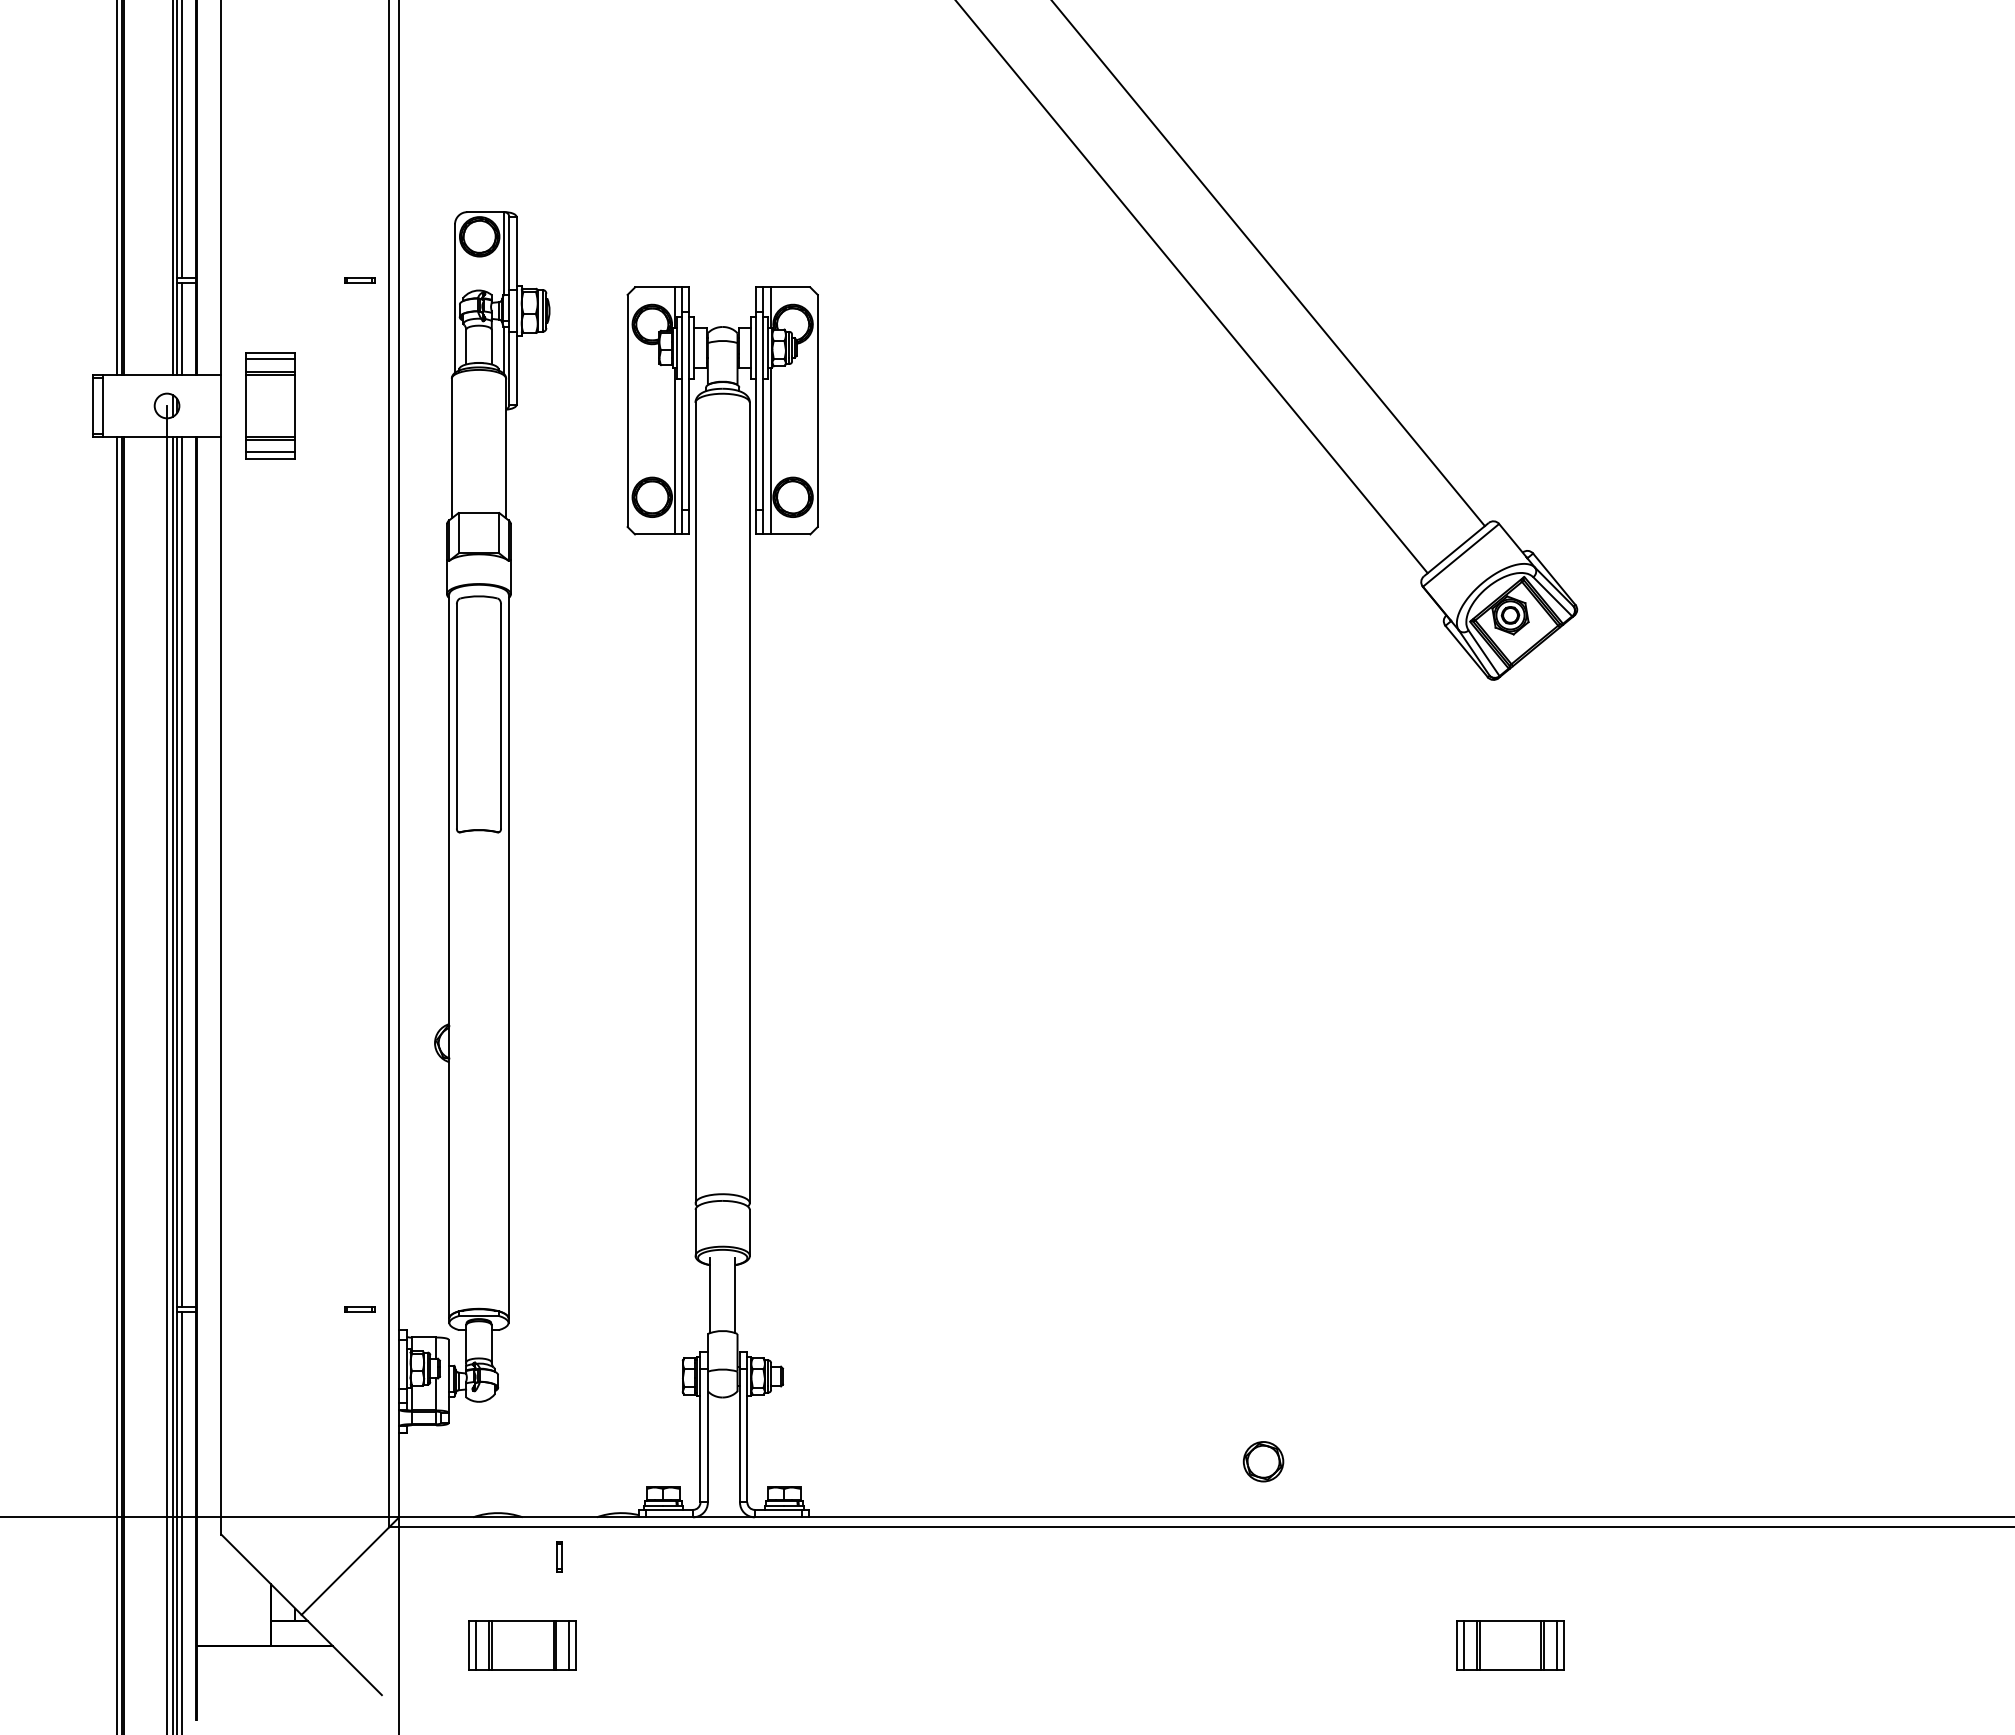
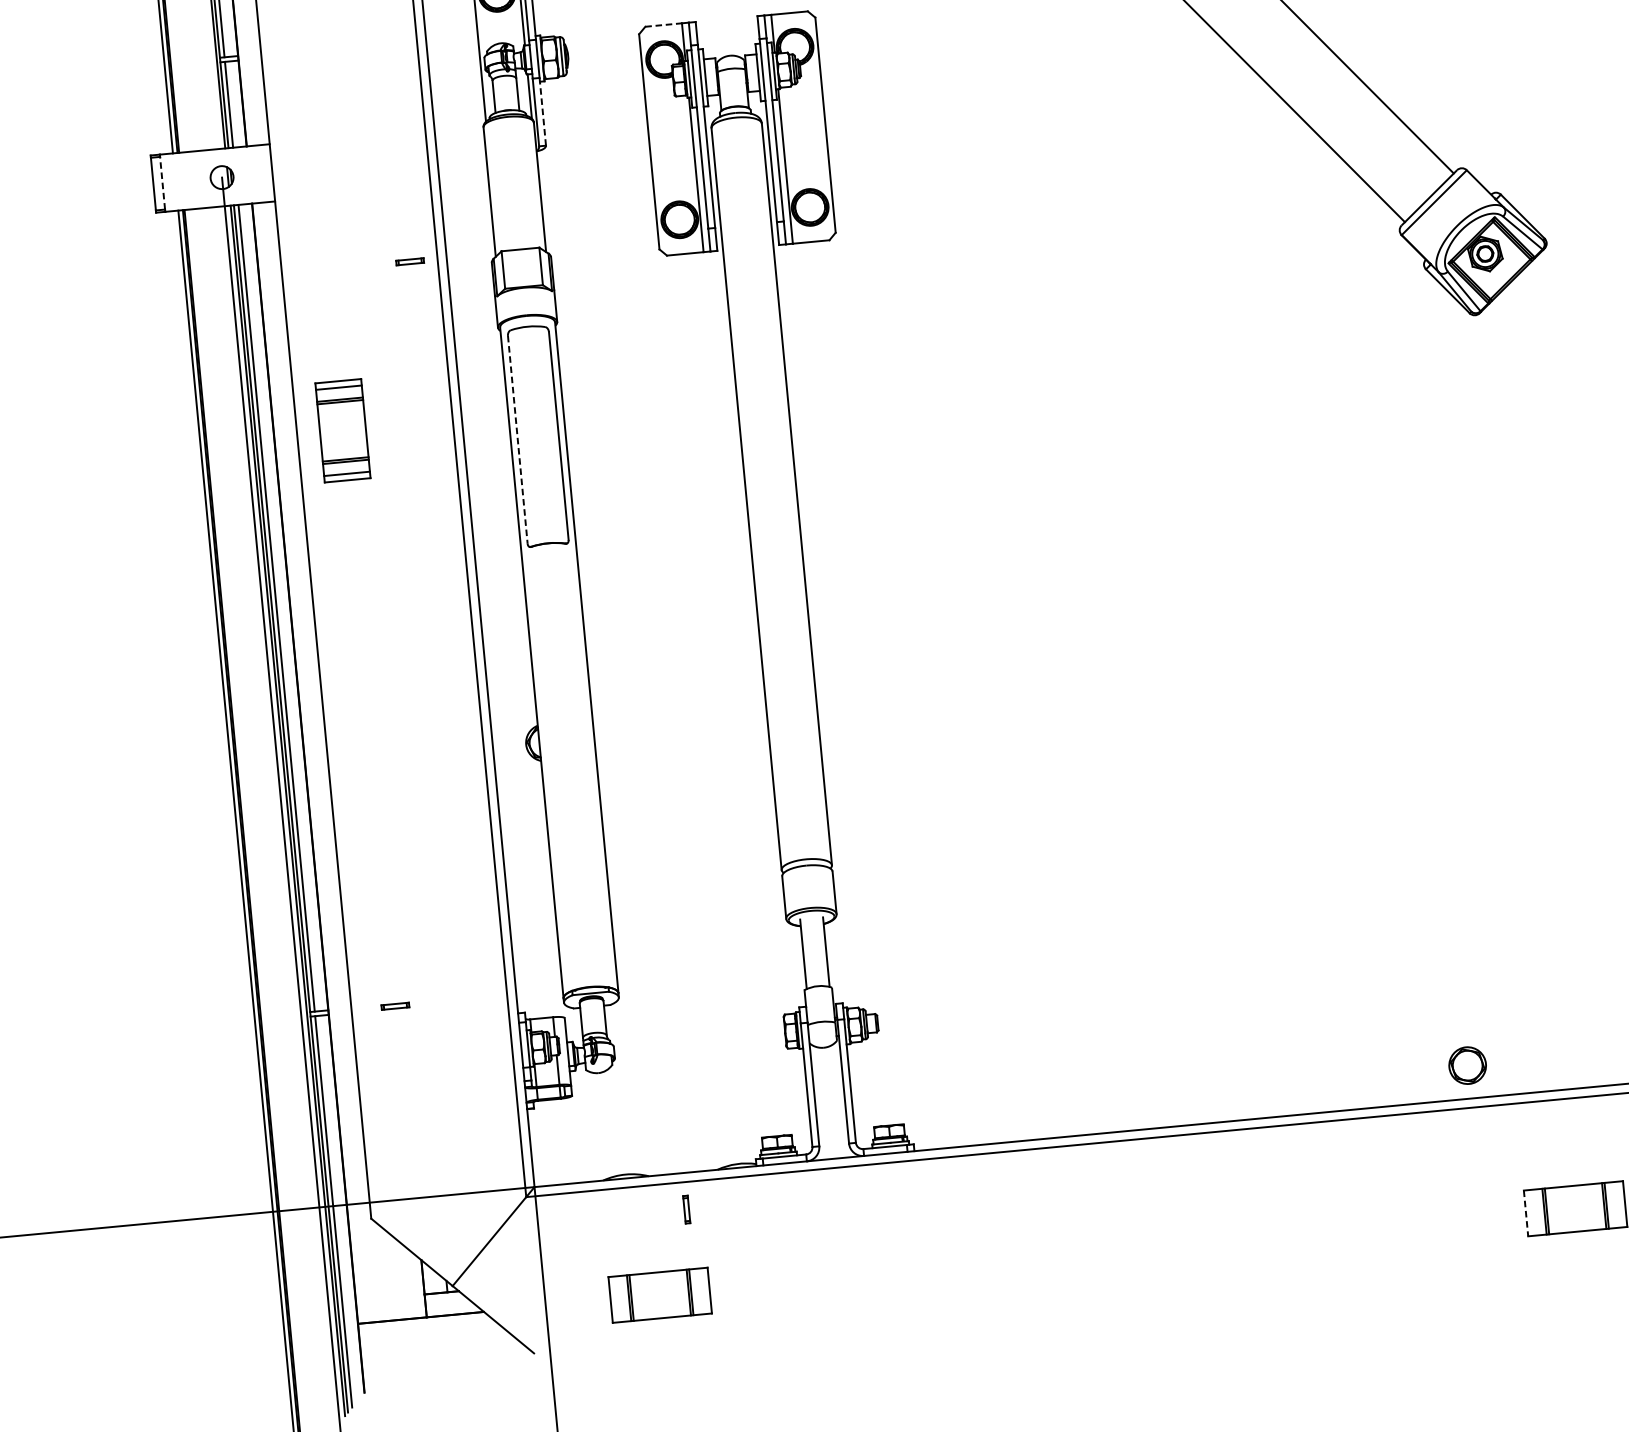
part: (359, 280) -> (410, 262), moved
line: (654, 287) -> (663, 25), solid -> dashed
line: (516, 368) -> (542, 112), solid -> dashed
line: (102, 405) -> (162, 182), solid -> dashed
part: (270, 405) -> (342, 430), moved
line: (456, 716) -> (517, 440), solid -> dashed
part: (359, 1309) -> (395, 1005), moved
part: (1263, 1461) -> (1467, 1065), moved
line: (476, 1645) -> (617, 1299), removed
line: (569, 1645) -> (703, 1290), removed
line: (1457, 1645) -> (1526, 1213), solid -> dashed
line: (1464, 1645) -> (1532, 1212), removed
line: (1557, 1645) -> (1619, 1204), removed

